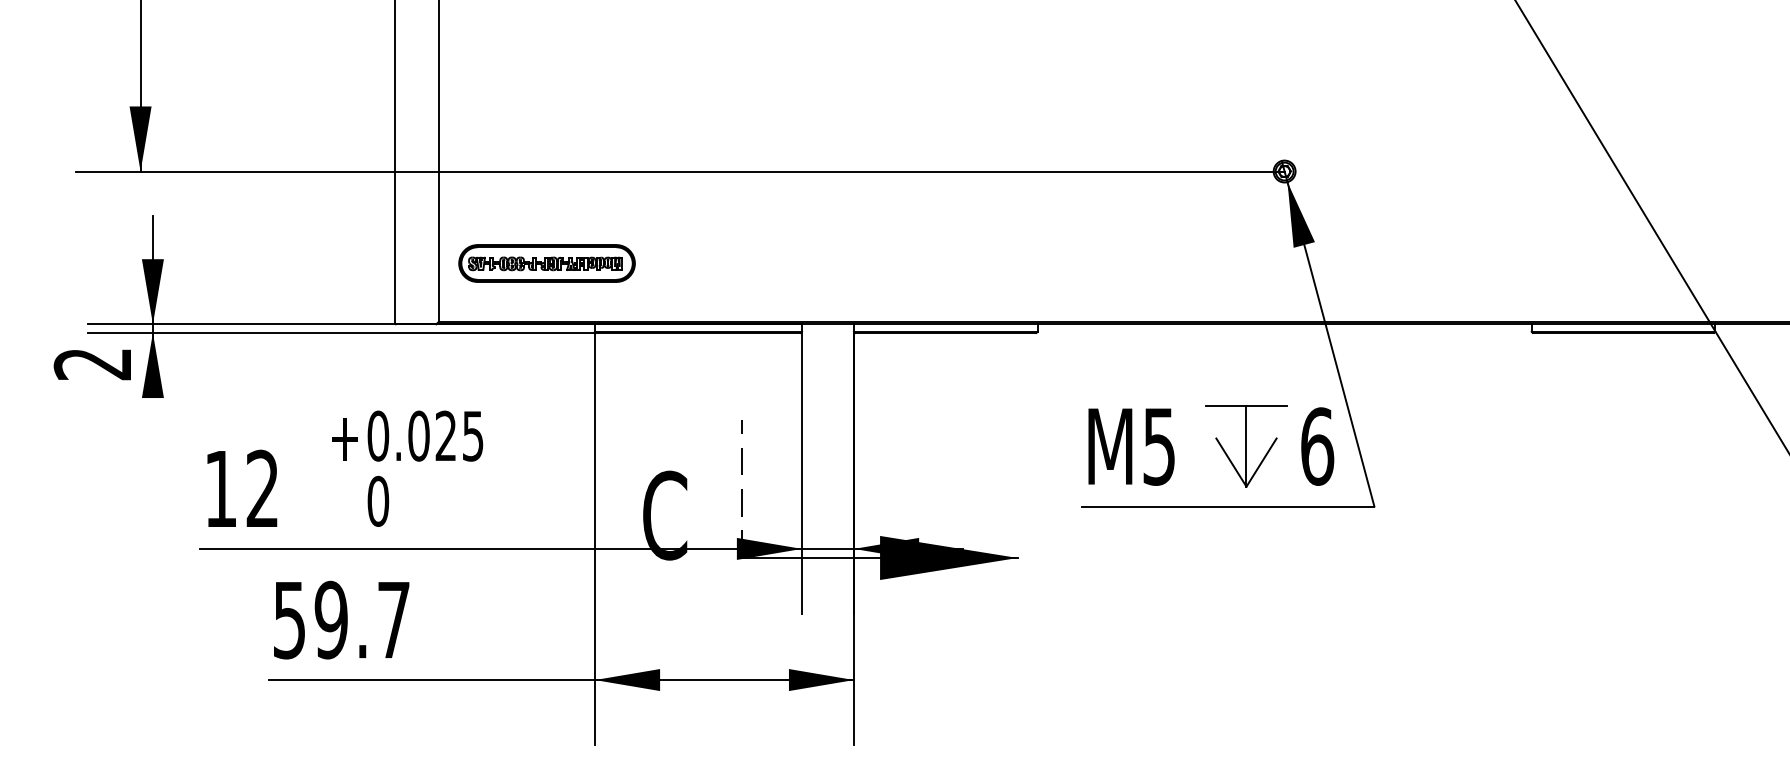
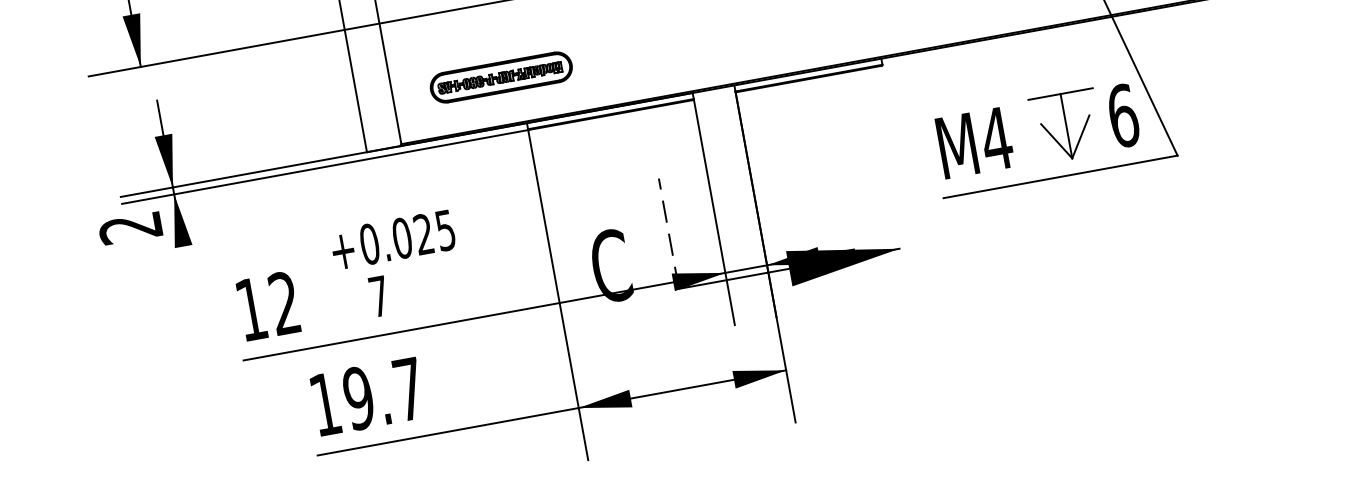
part: (546, 263) -> (500, 77), moved
text: (1158, 446) -> (995, 139), M5 -> M4
text: (378, 500) -> (379, 295), 0 -> 7
text: (289, 620) -> (325, 404), 59.7 -> 19.7

